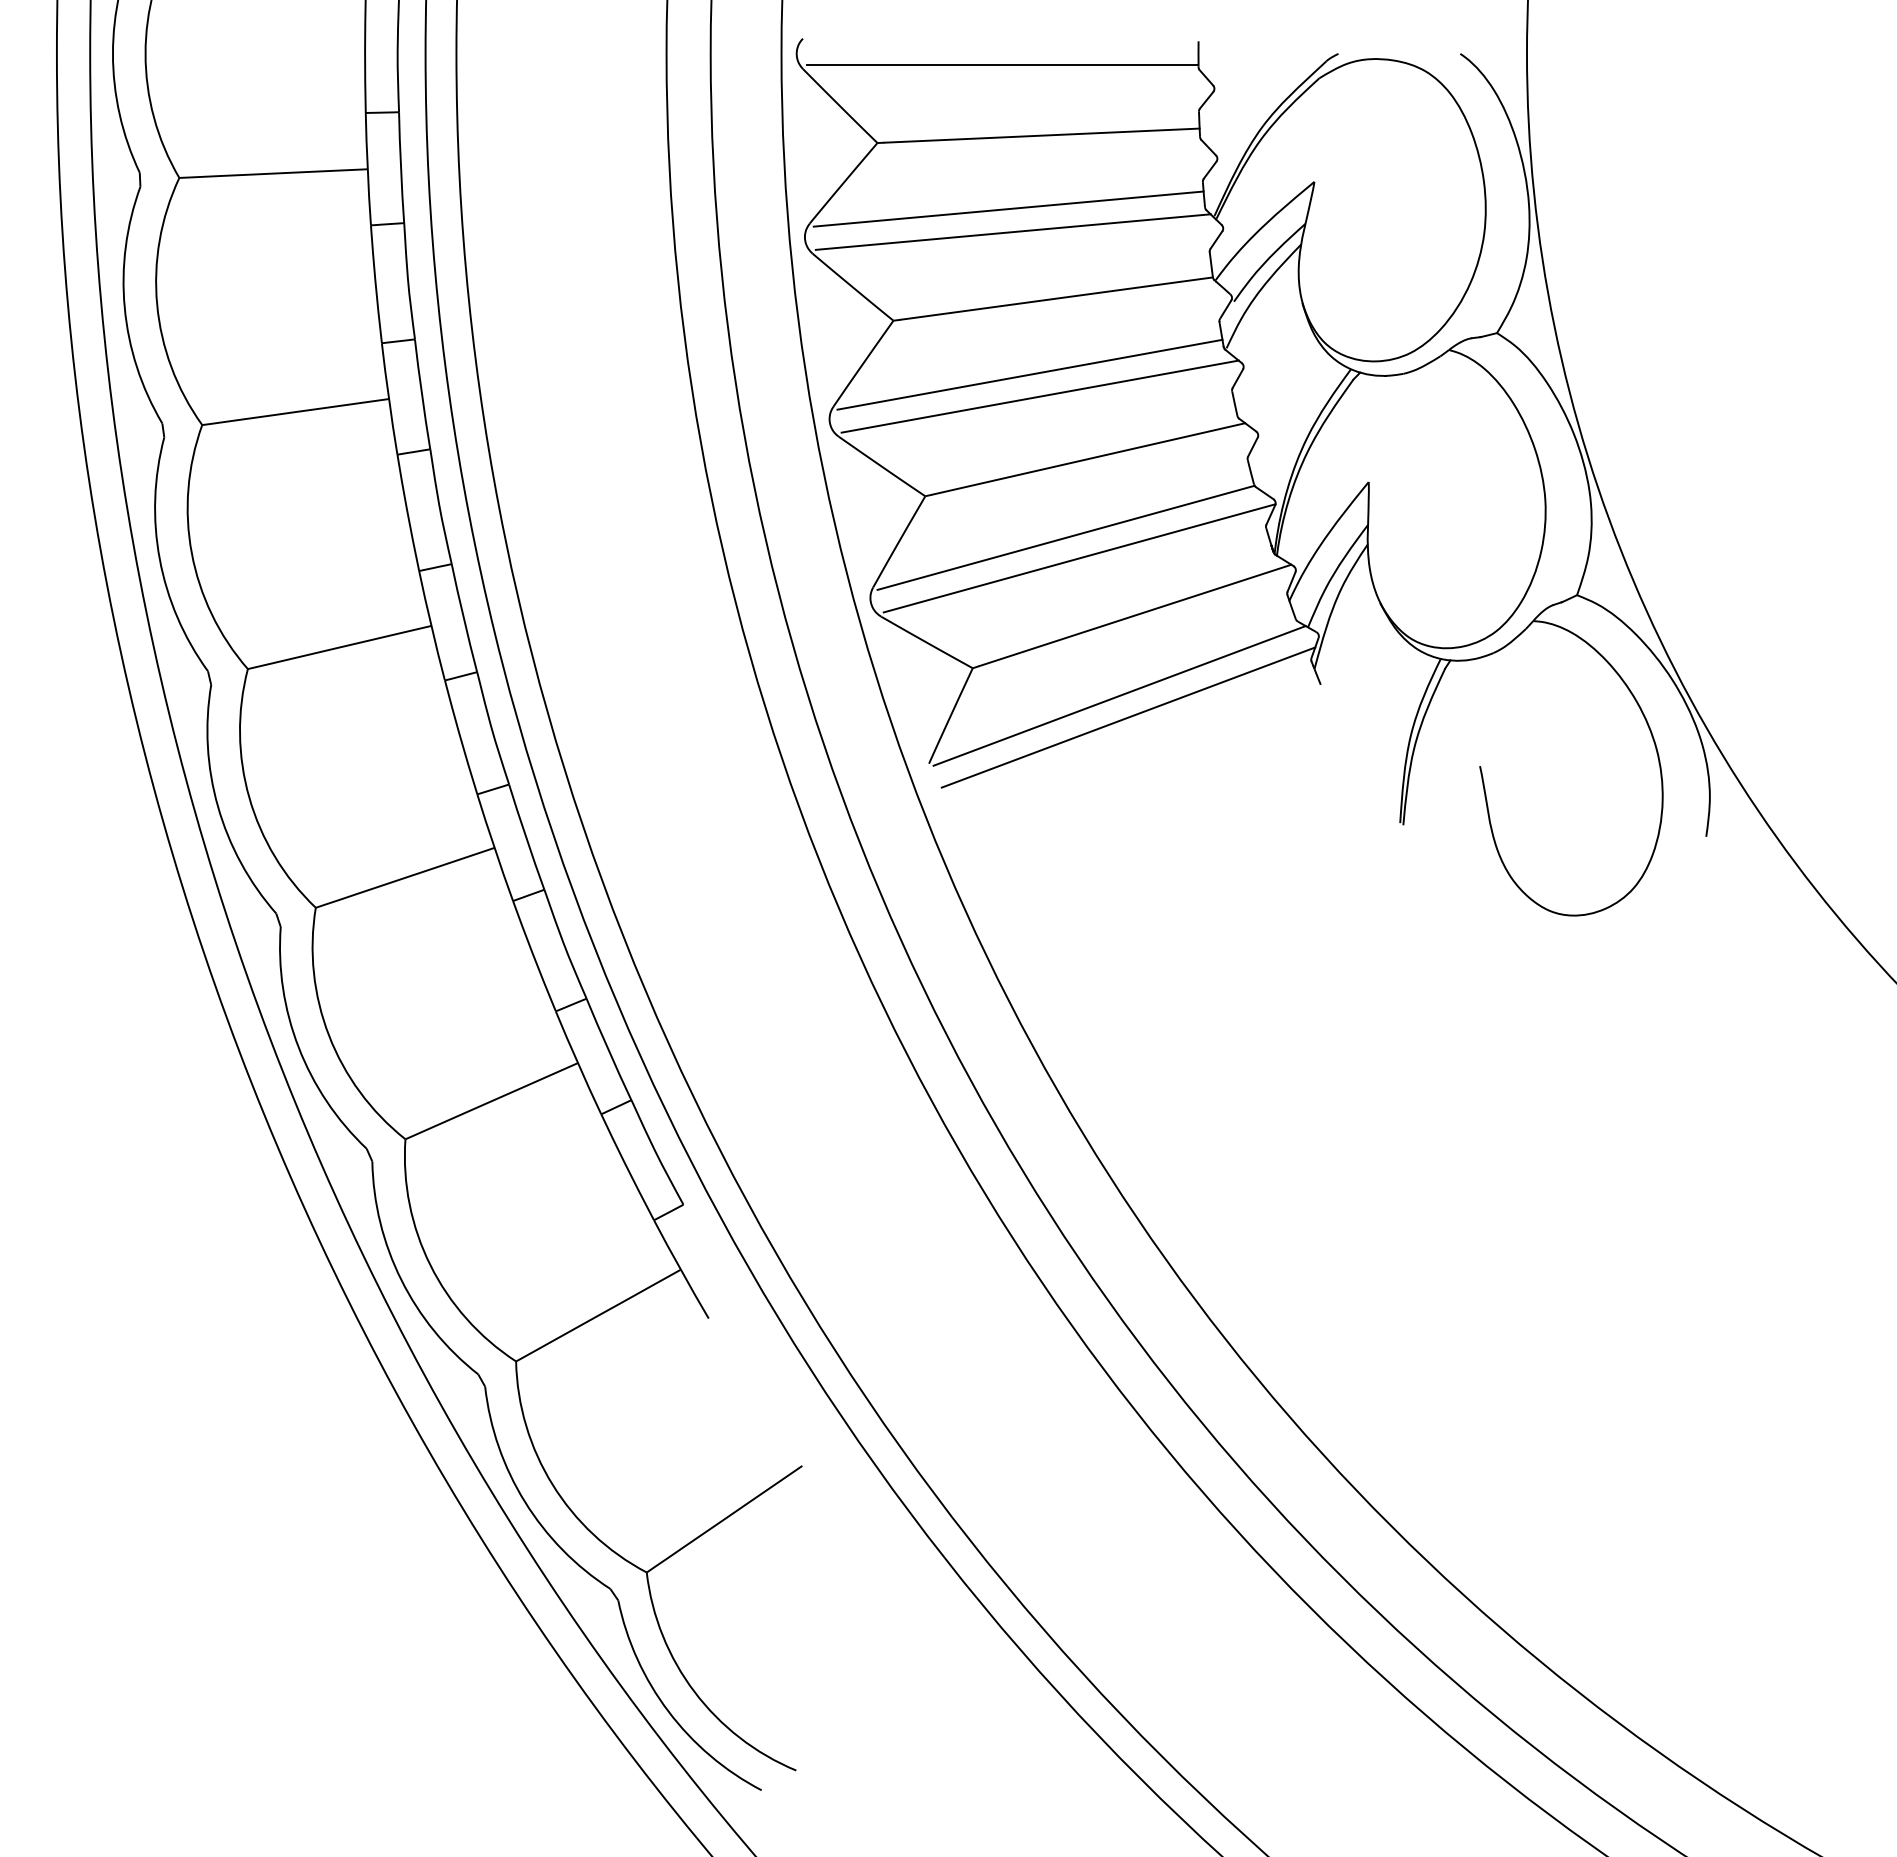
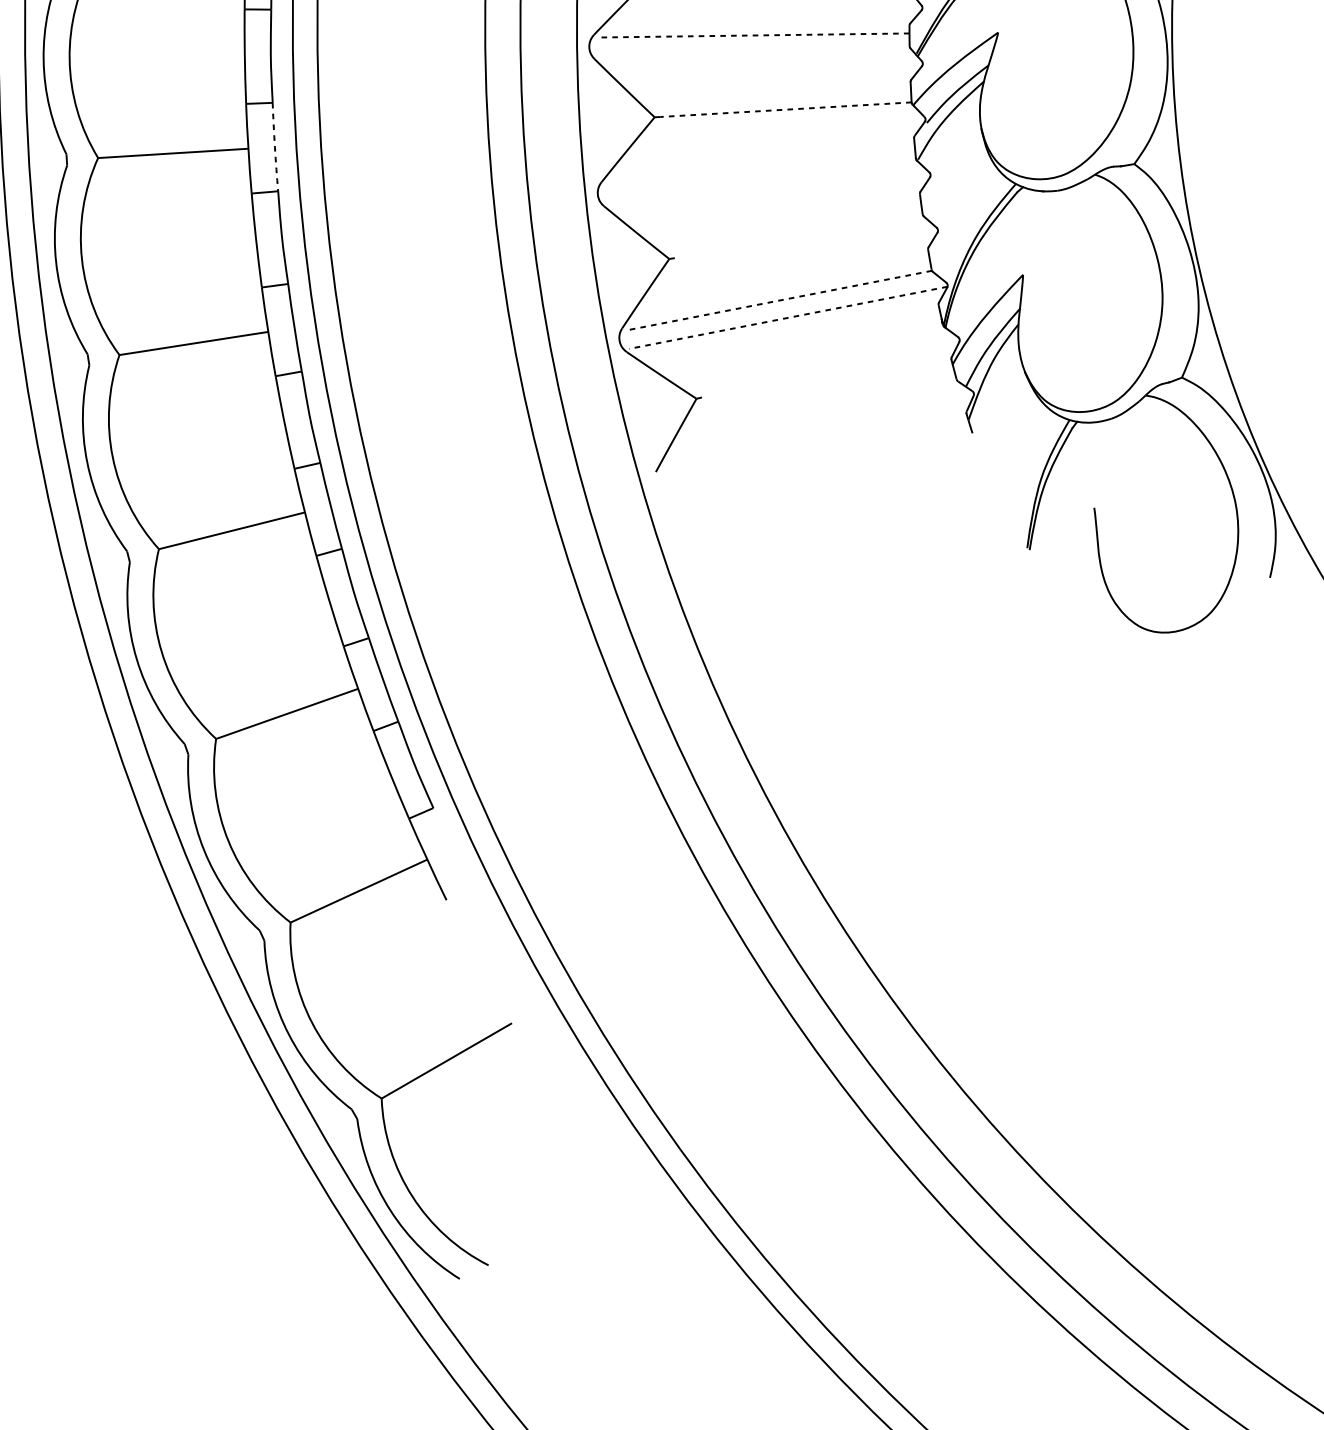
line: (1008, 209) -> (753, 35), solid -> dashed
line: (1012, 231) -> (754, 53), removed
line: (1056, 298) -> (785, 109), solid -> dashed
line: (1029, 374) -> (759, 168), removed
arc: (422, 394) -> (275, 147), solid -> dashed
line: (1039, 396) -> (766, 186), removed
line: (1088, 458) -> (801, 238), removed
line: (1066, 537) -> (779, 300), solid -> dashed
line: (1079, 558) -> (788, 317), solid -> dashed
line: (1135, 615) -> (829, 366), removed
line: (1119, 695) -> (811, 429), removed
line: (1128, 717) -> (817, 447), removed

